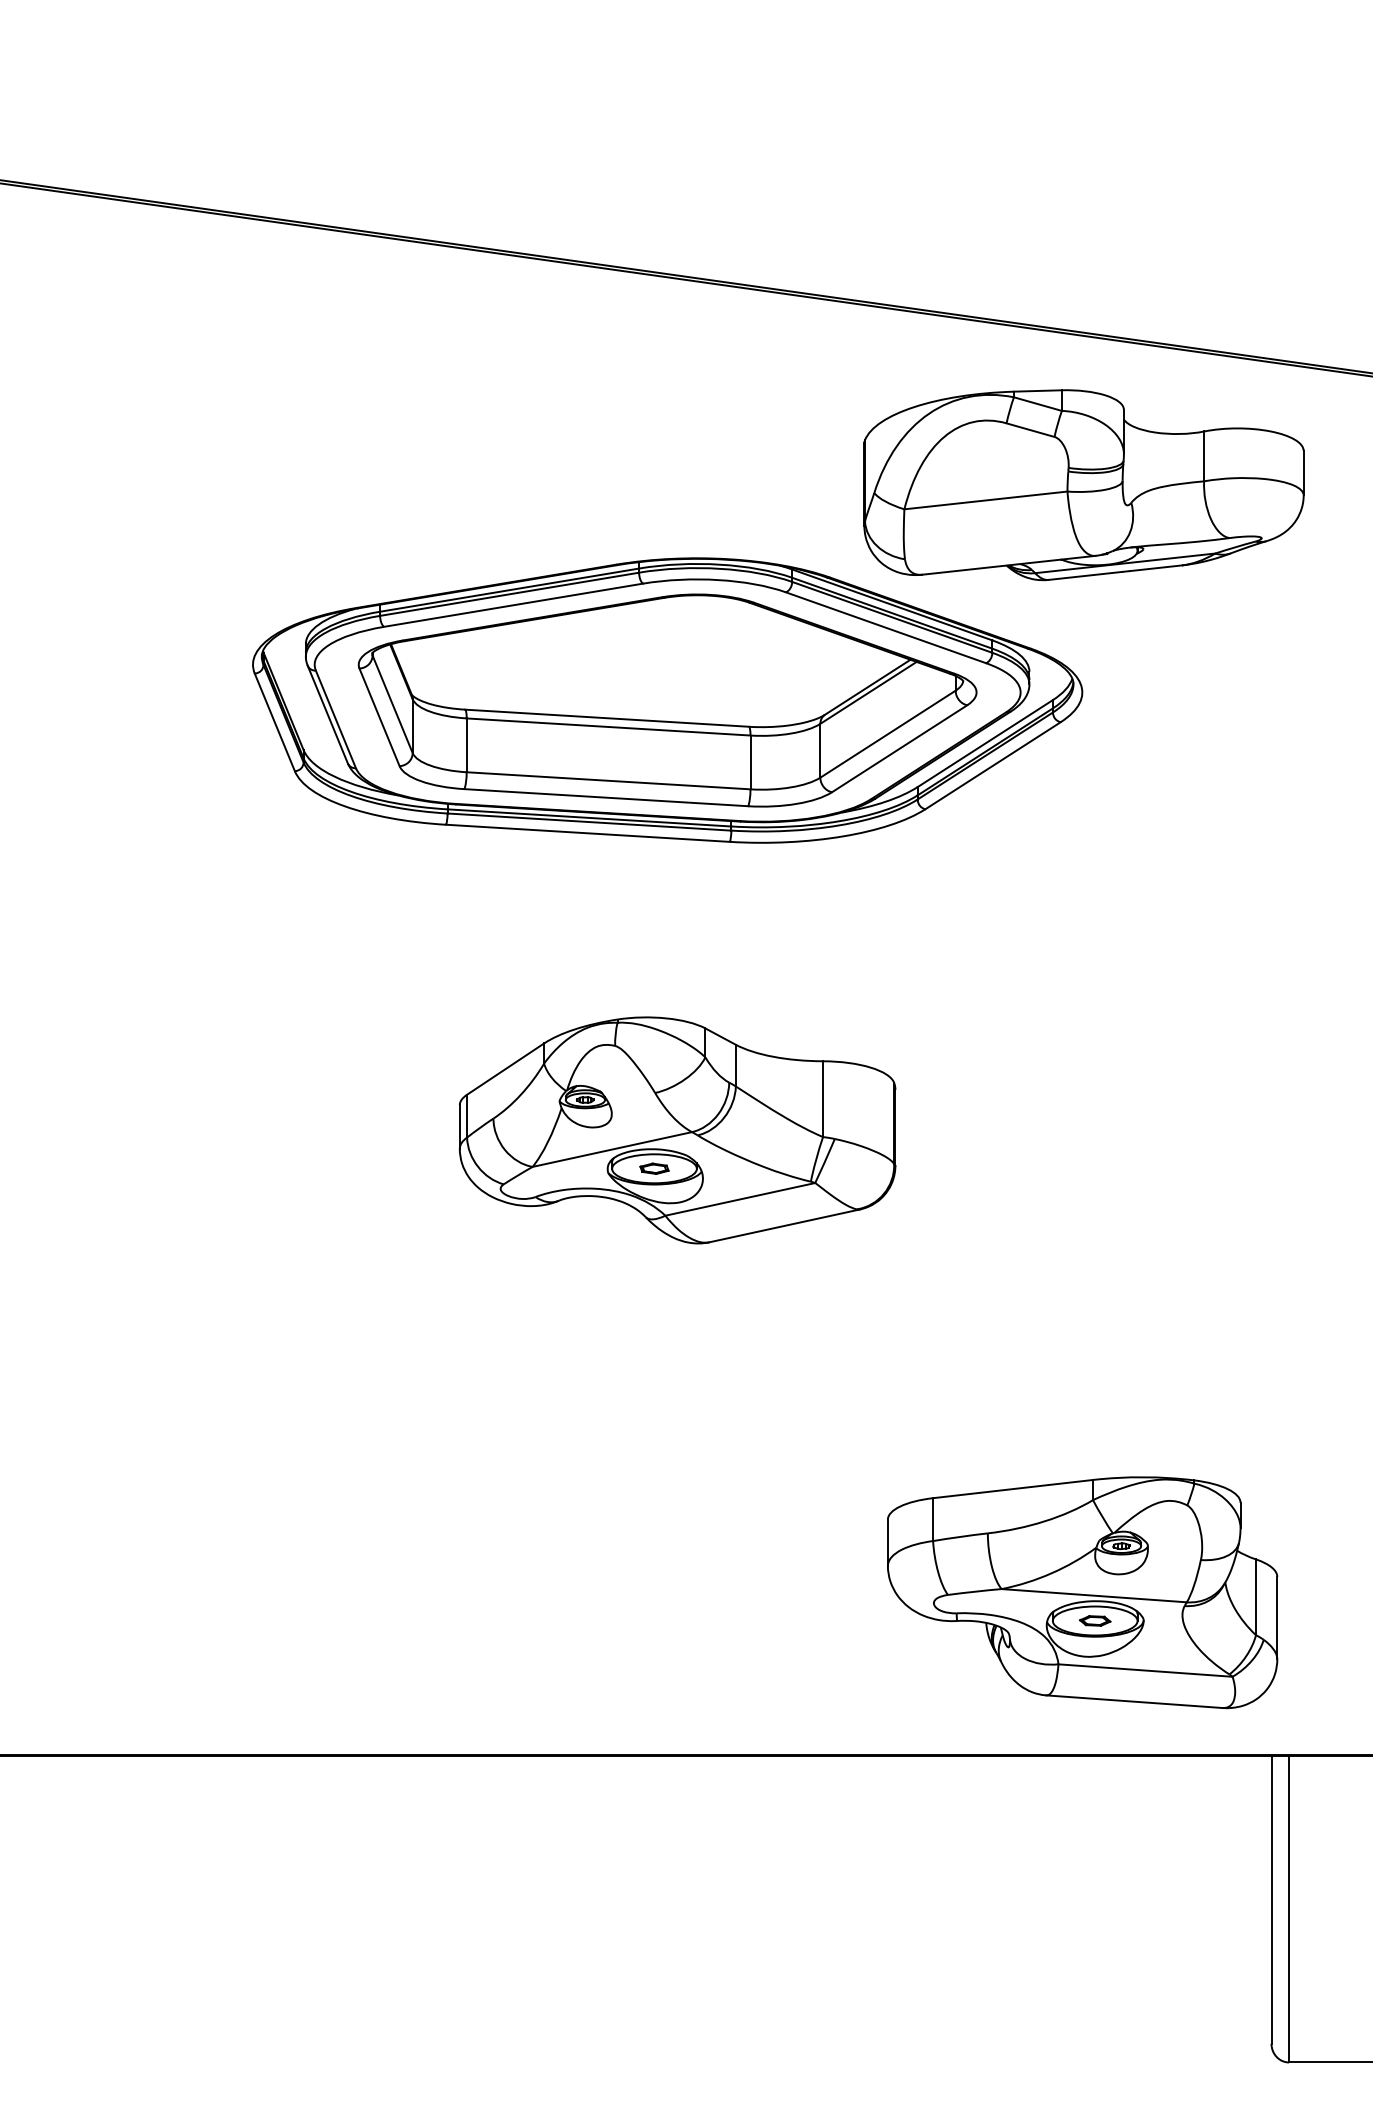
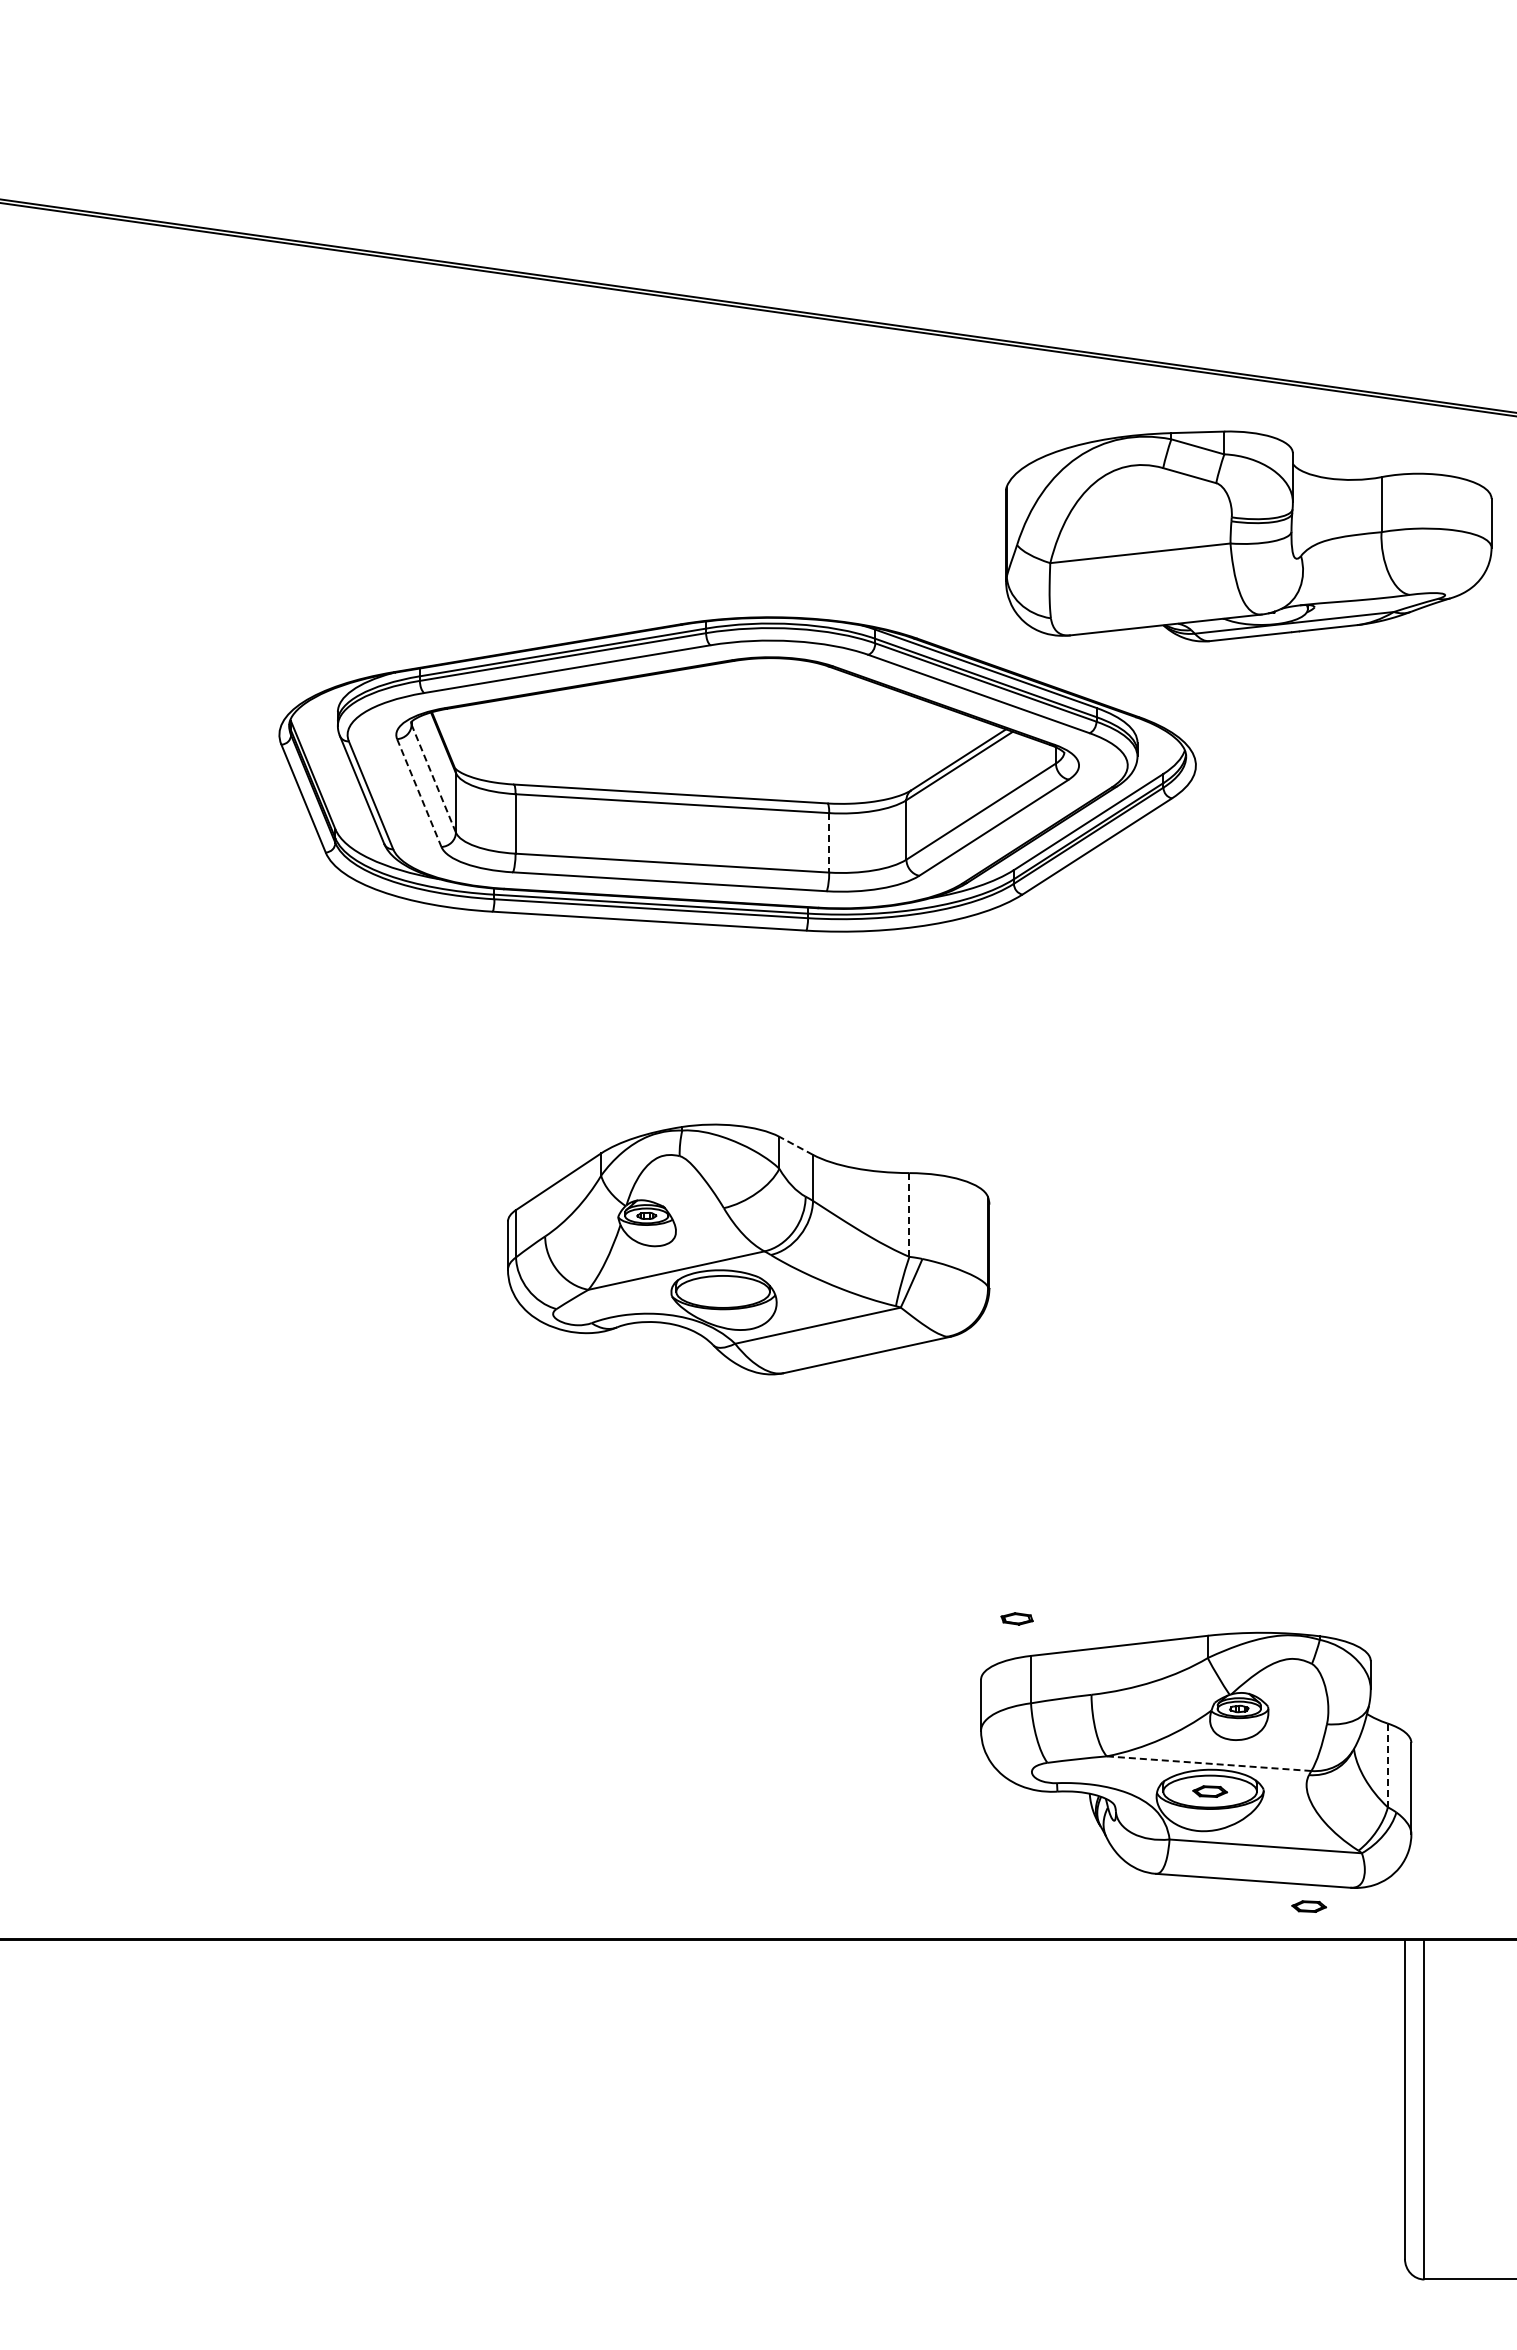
part: (1083, 485) -> (1248, 536), moved
line: (392, 704) -> (433, 778), solid -> dashed
line: (379, 717) -> (419, 793), solid -> dashed
line: (750, 762) -> (829, 842), solid -> dashed
line: (719, 1036) -> (795, 1145), solid -> dashed
line: (823, 1098) -> (909, 1214), solid -> dashed
part: (653, 1168) -> (1016, 1618), moved
line: (1094, 1595) -> (1209, 1763), solid -> dashed
line: (1255, 1597) -> (1387, 1765), solid -> dashed
part: (1185, 1724) -> (1309, 1906), added

